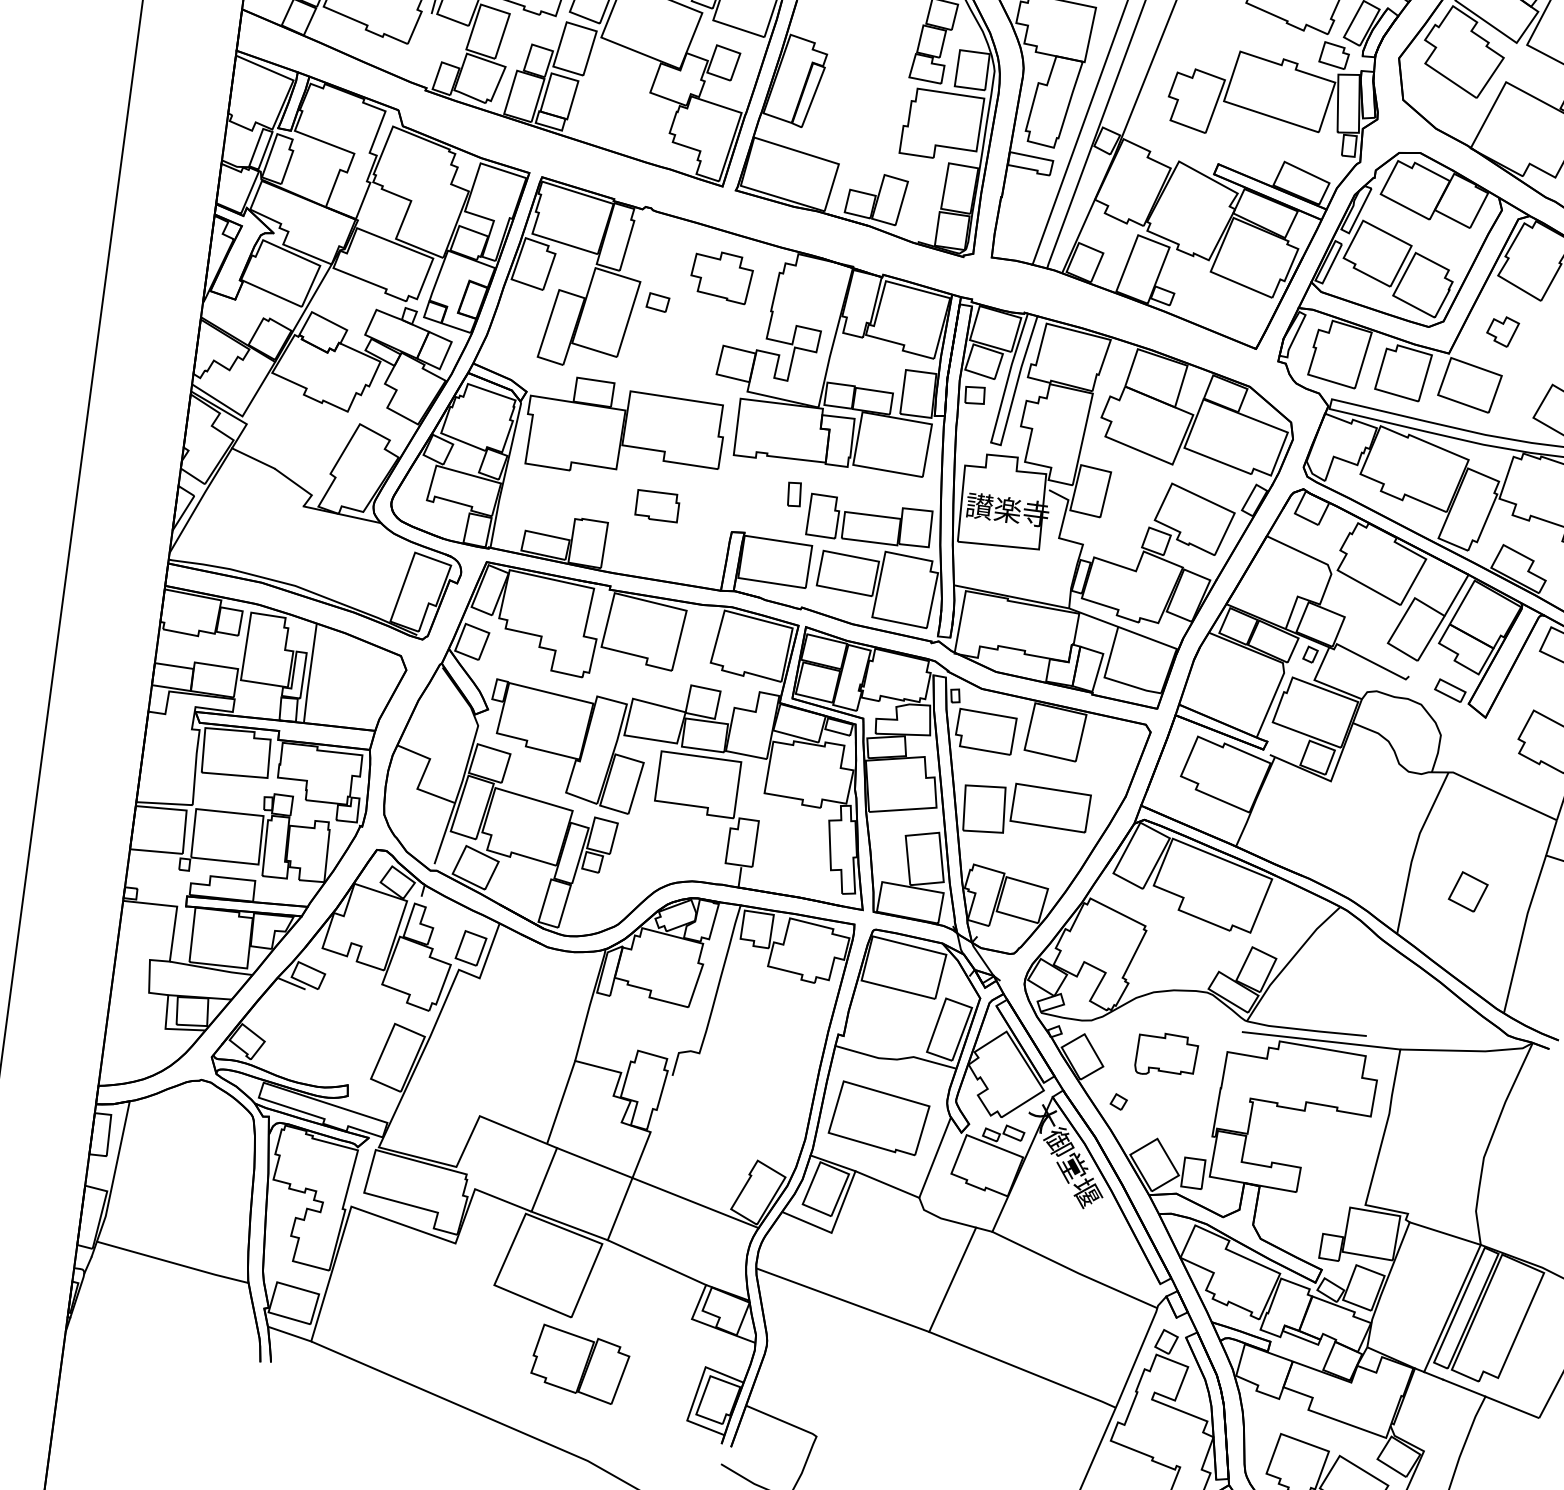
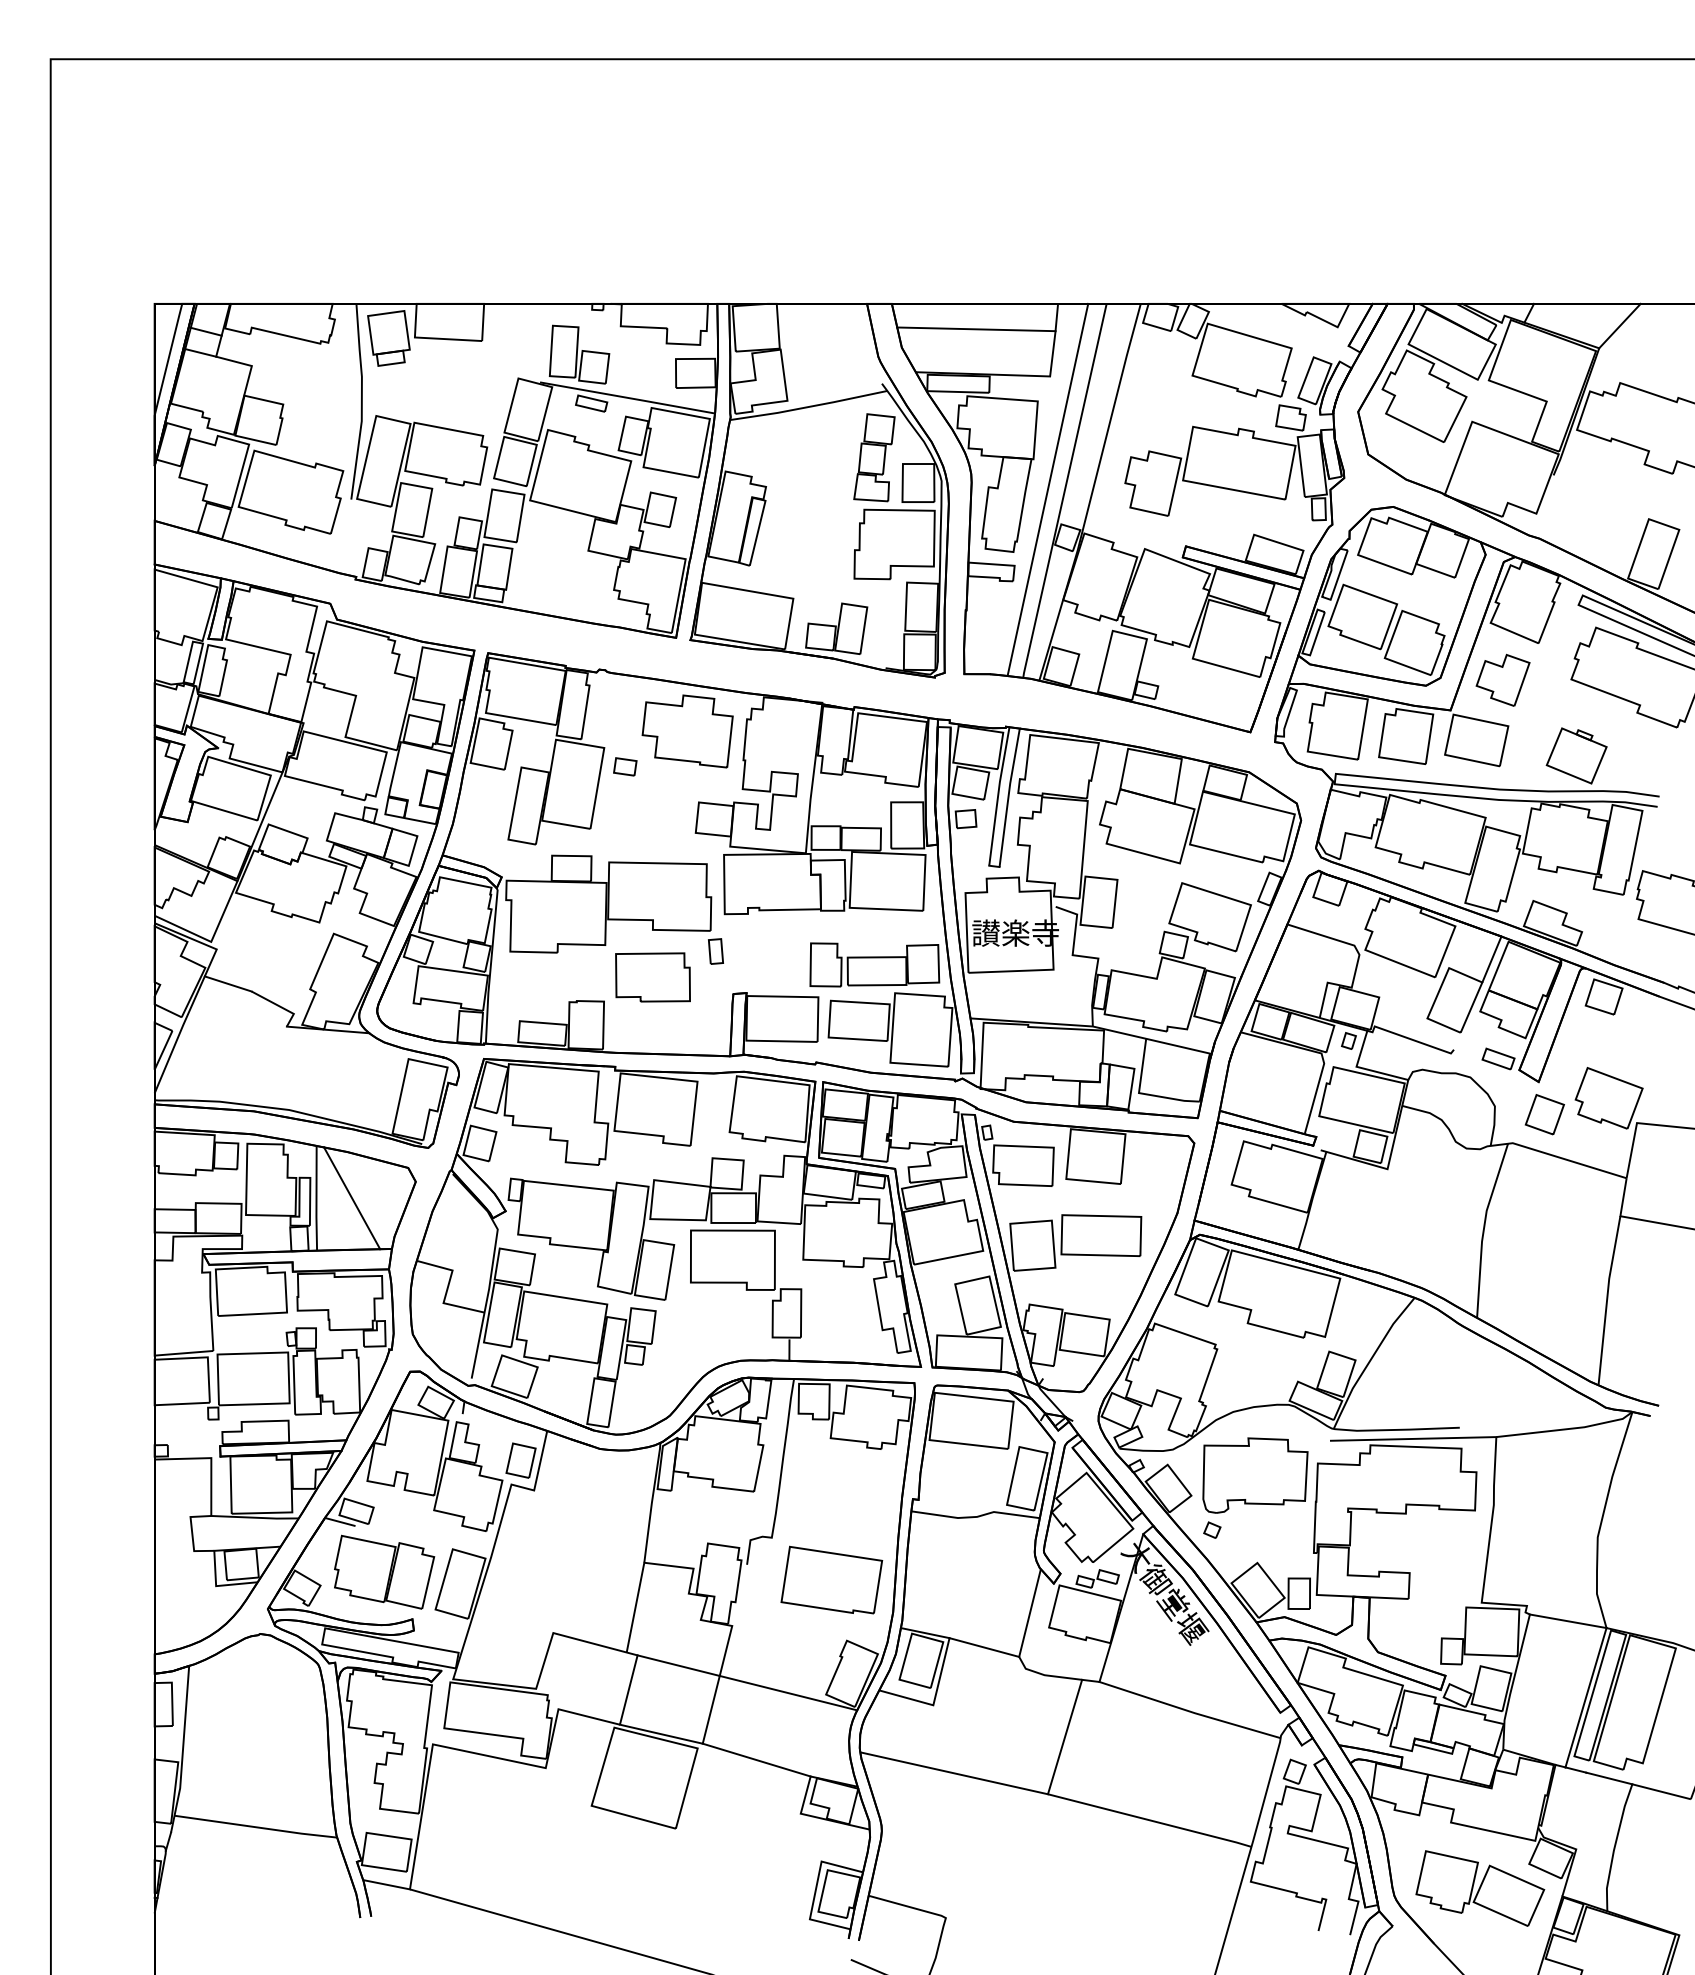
part: (721, 276) -> (687, 731), size x1.43
part: (1502, 330) -> (1502, 679), size x1.67
part: (794, 494) -> (715, 951), moved
part: (657, 506) -> (652, 977), size x1.67
line: (344, 677) -> (352, 1198), added
part: (1467, 891) -> (1544, 1114), moved
part: (1166, 1055) -> (1255, 1475), size x1.67
part: (879, 1117) -> (831, 1579), moved
part: (580, 1363) -> (384, 1571), moved

